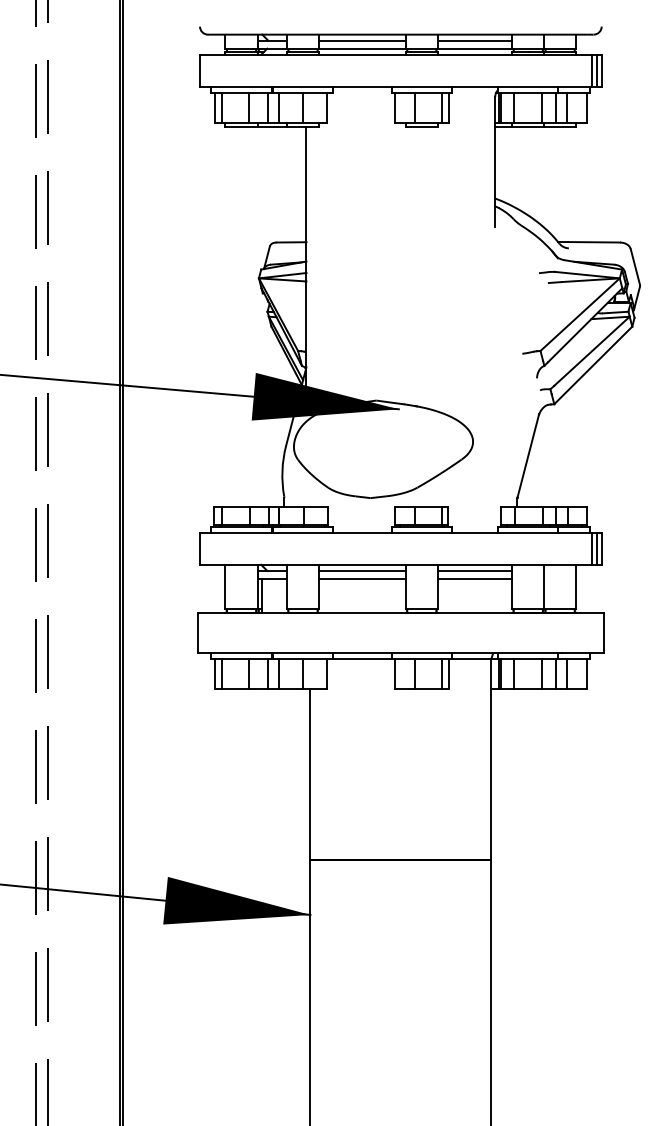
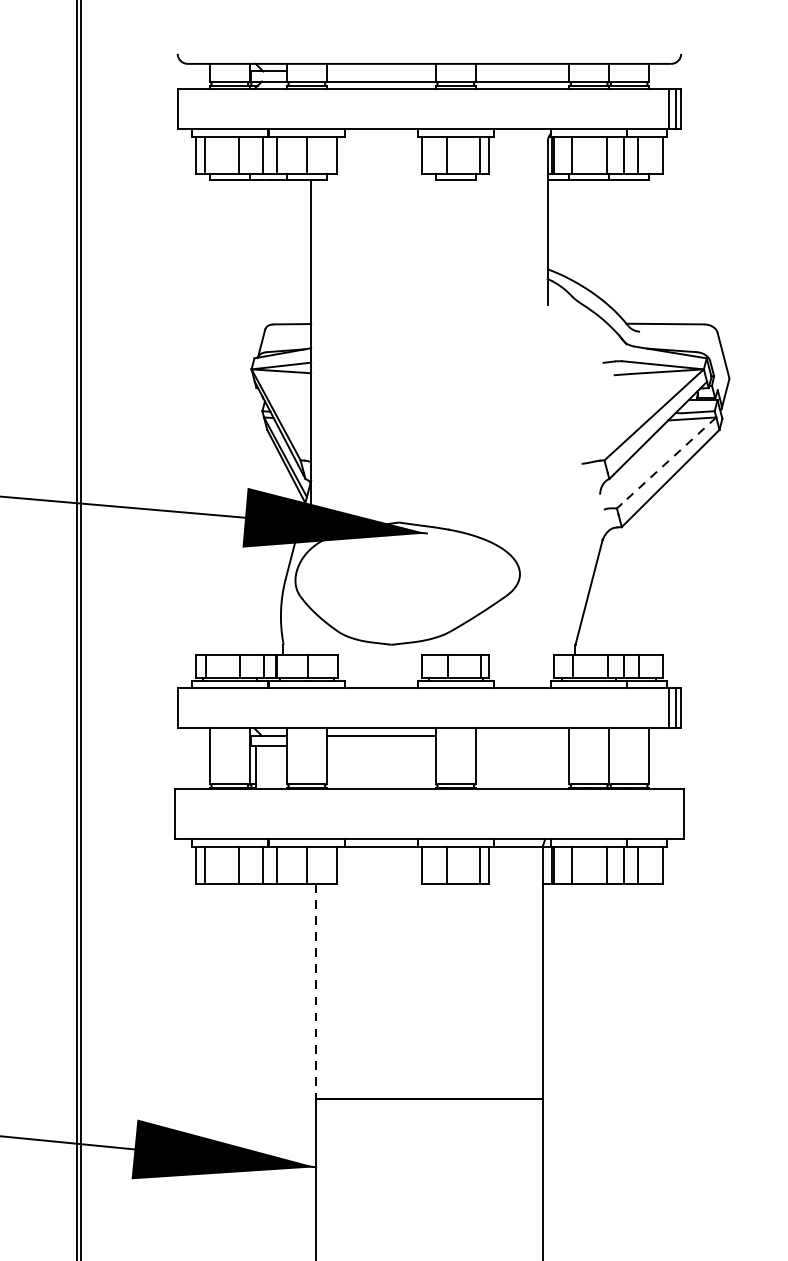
line: (362, 40) -> (381, 71), removed
line: (474, 40) -> (521, 71), removed
line: (591, 351) -> (668, 461), solid -> dashed
line: (474, 570) -> (521, 735), removed
line: (362, 578) -> (381, 745), removed
line: (474, 578) -> (521, 745), removed
line: (310, 774) -> (316, 991), solid -> dashed

